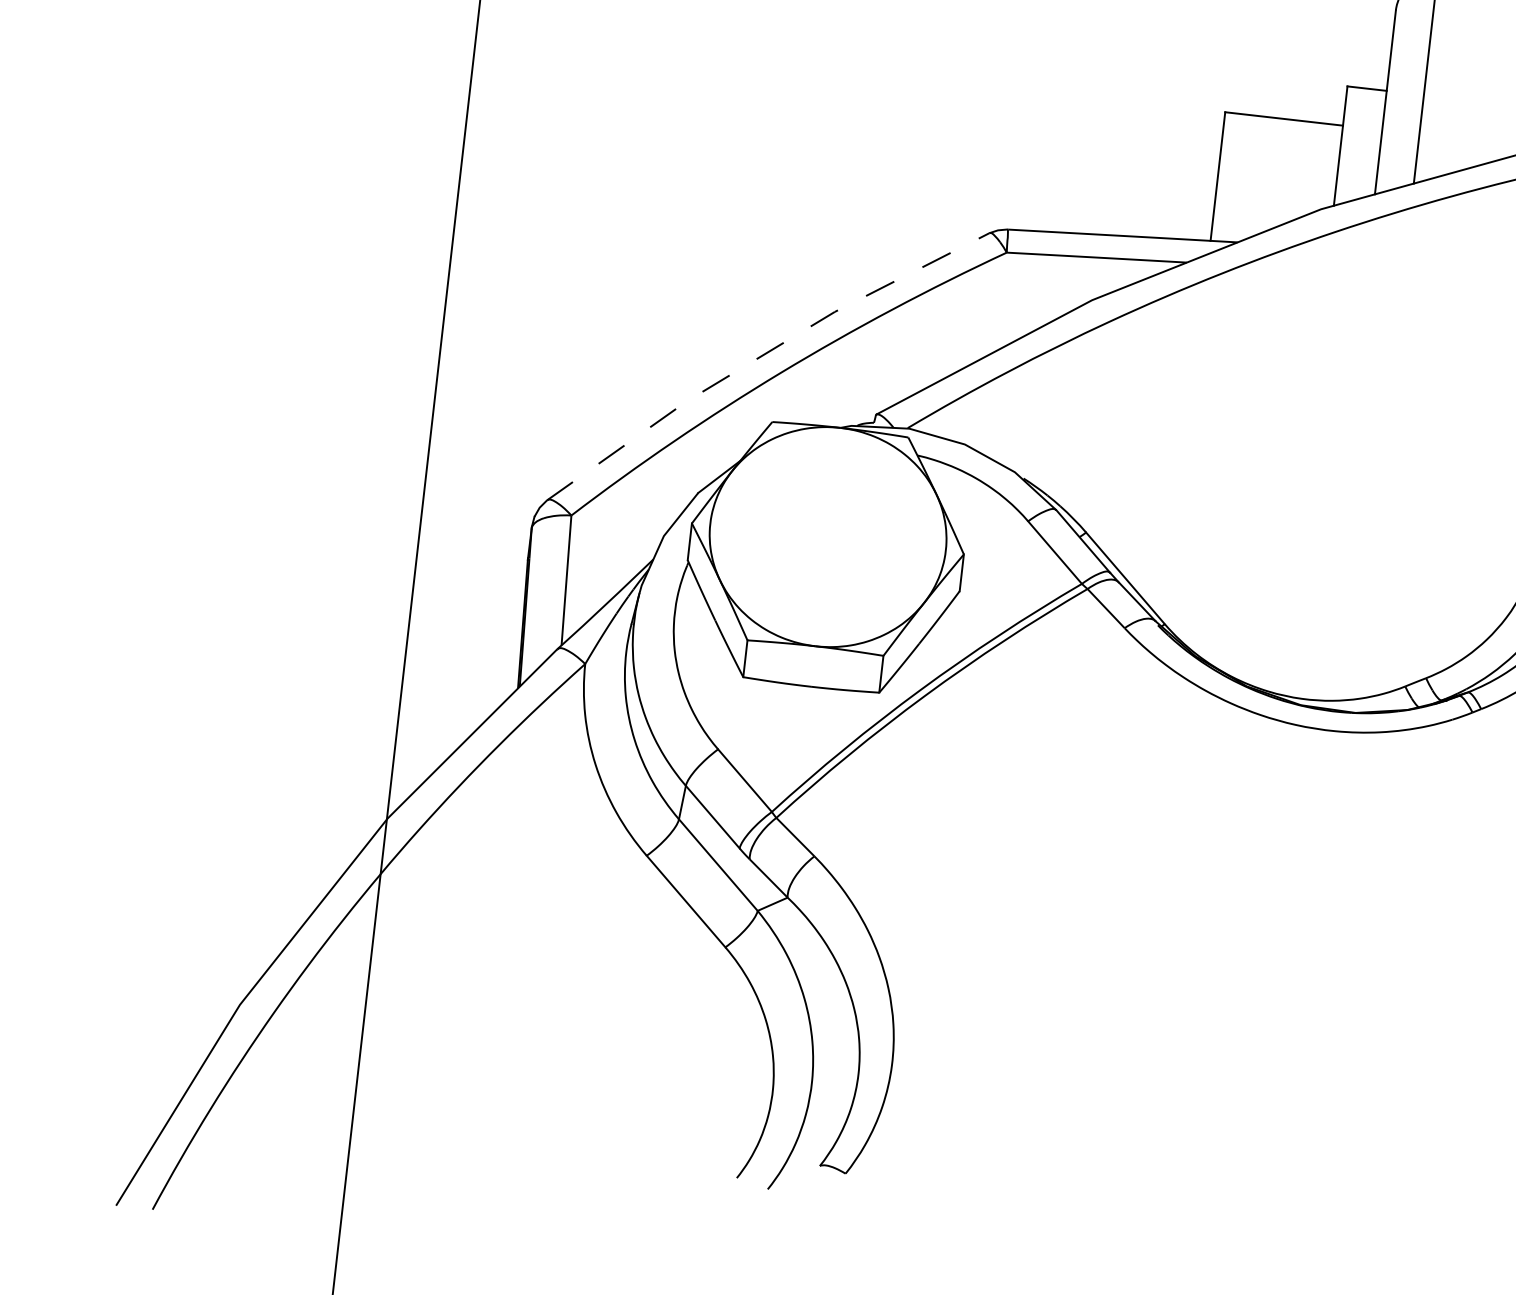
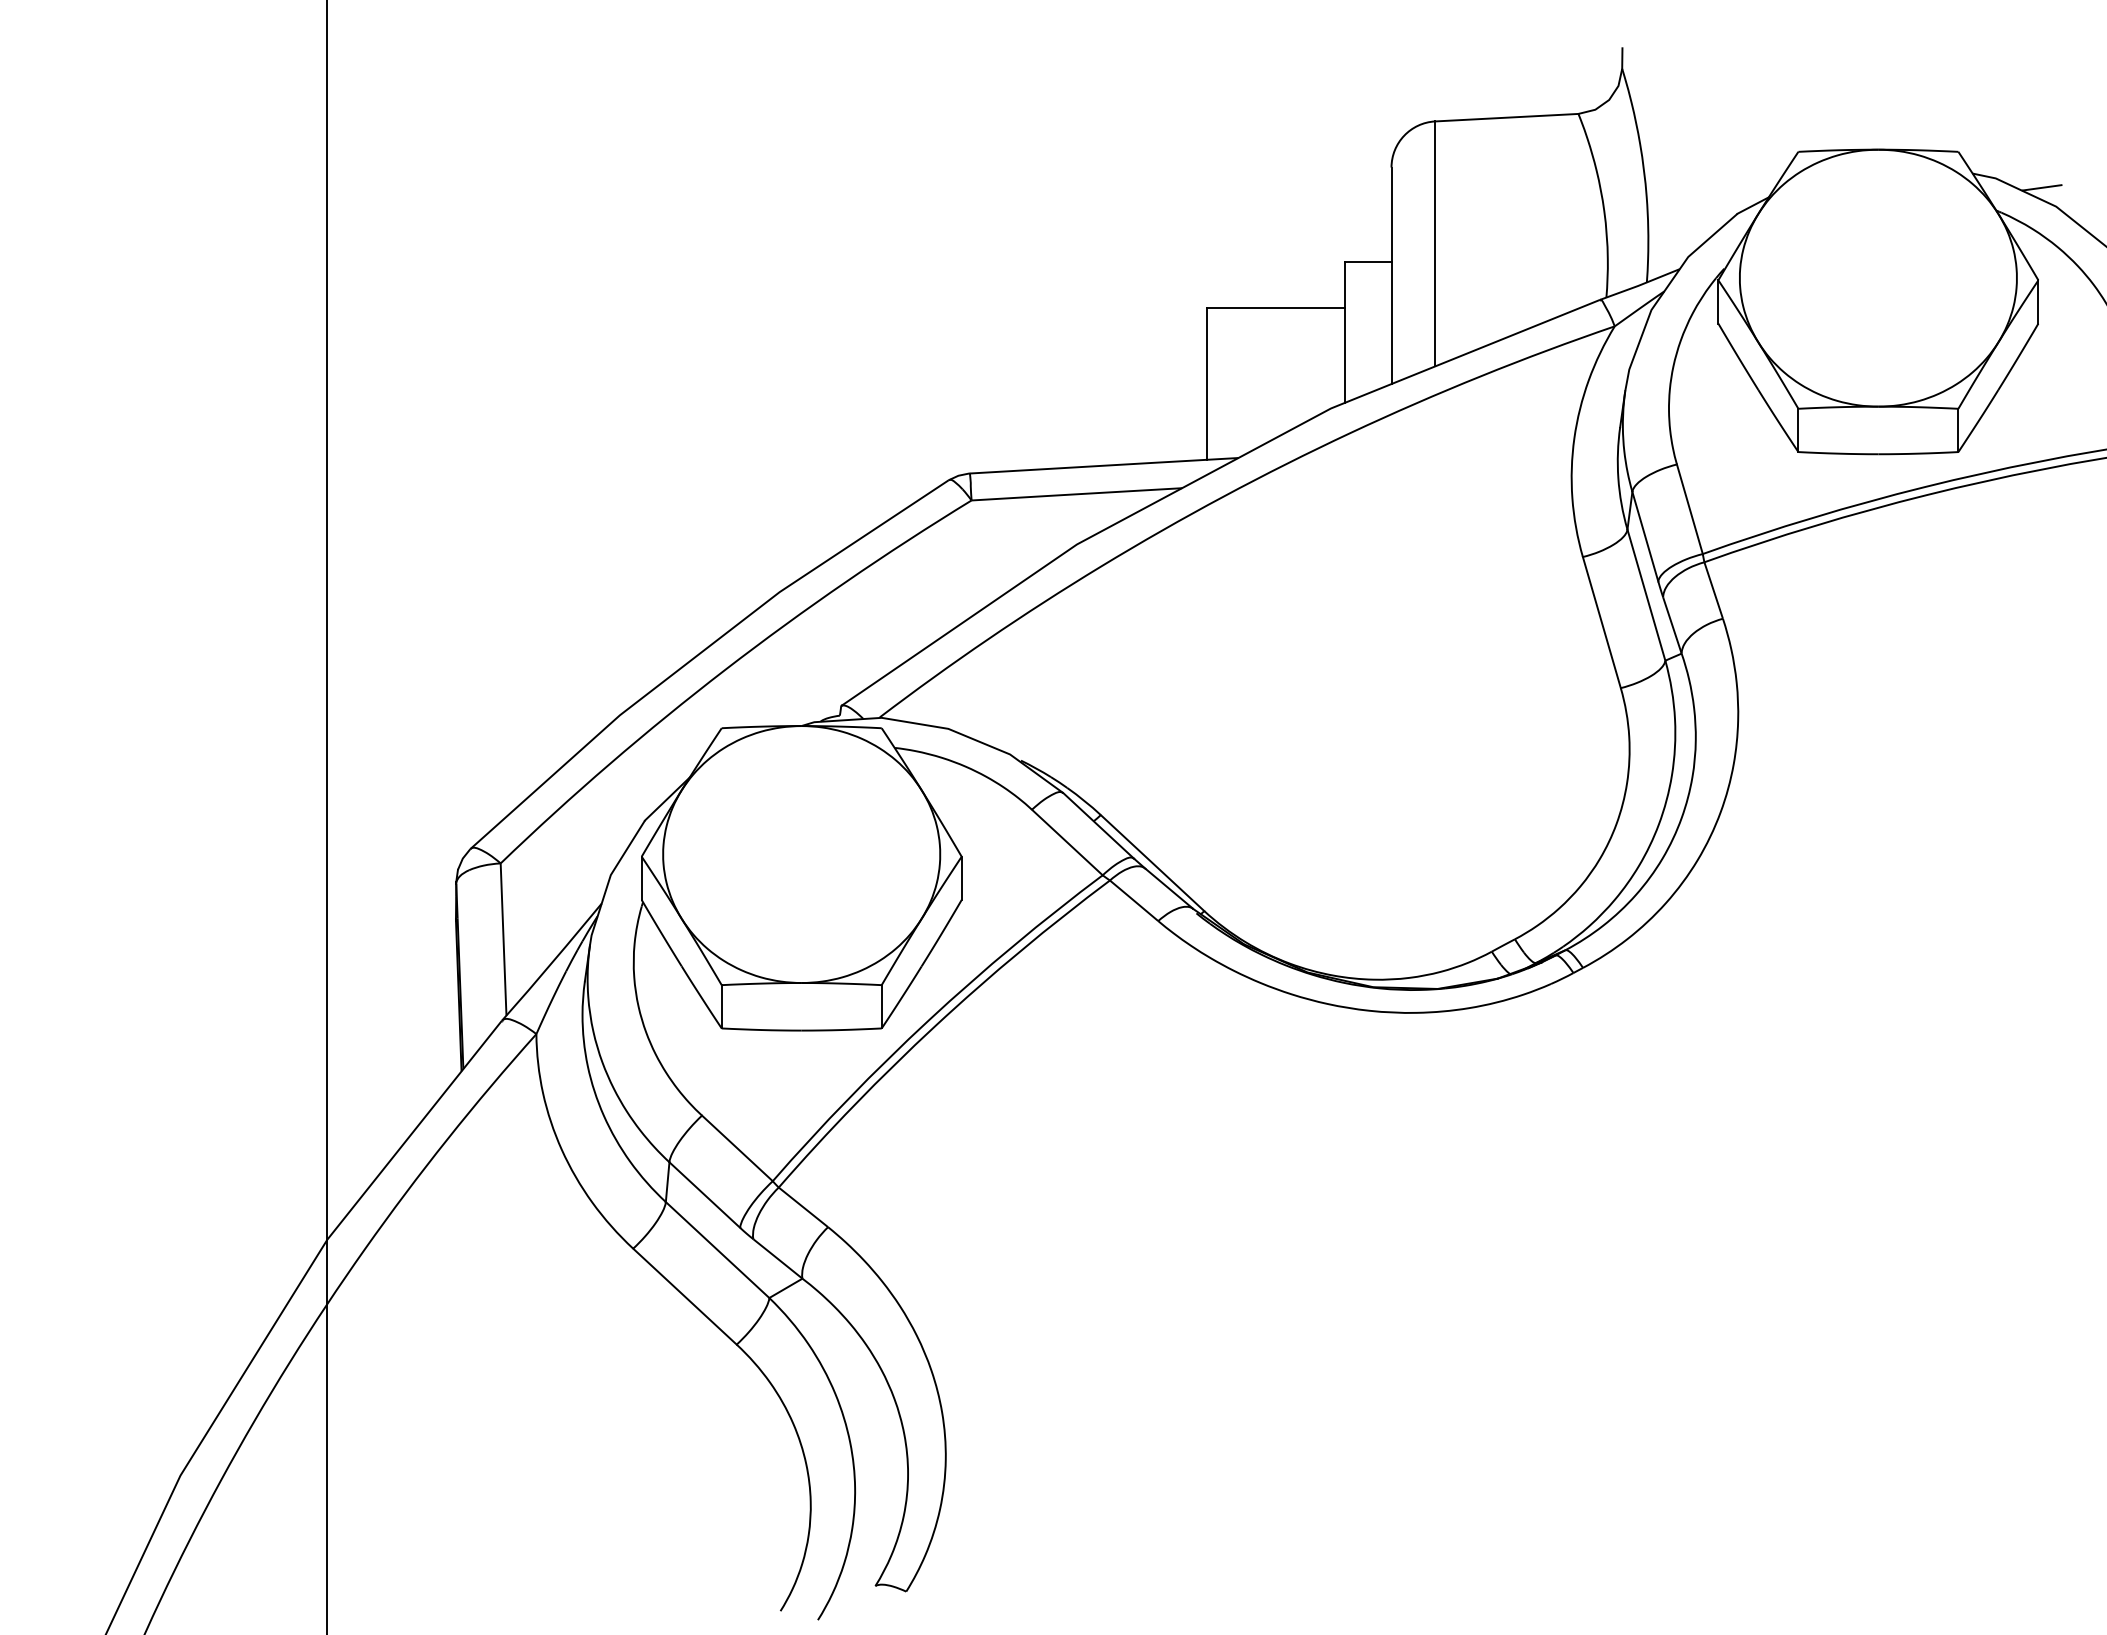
line: (761, 356) -> (700, 653), dashed -> solid

